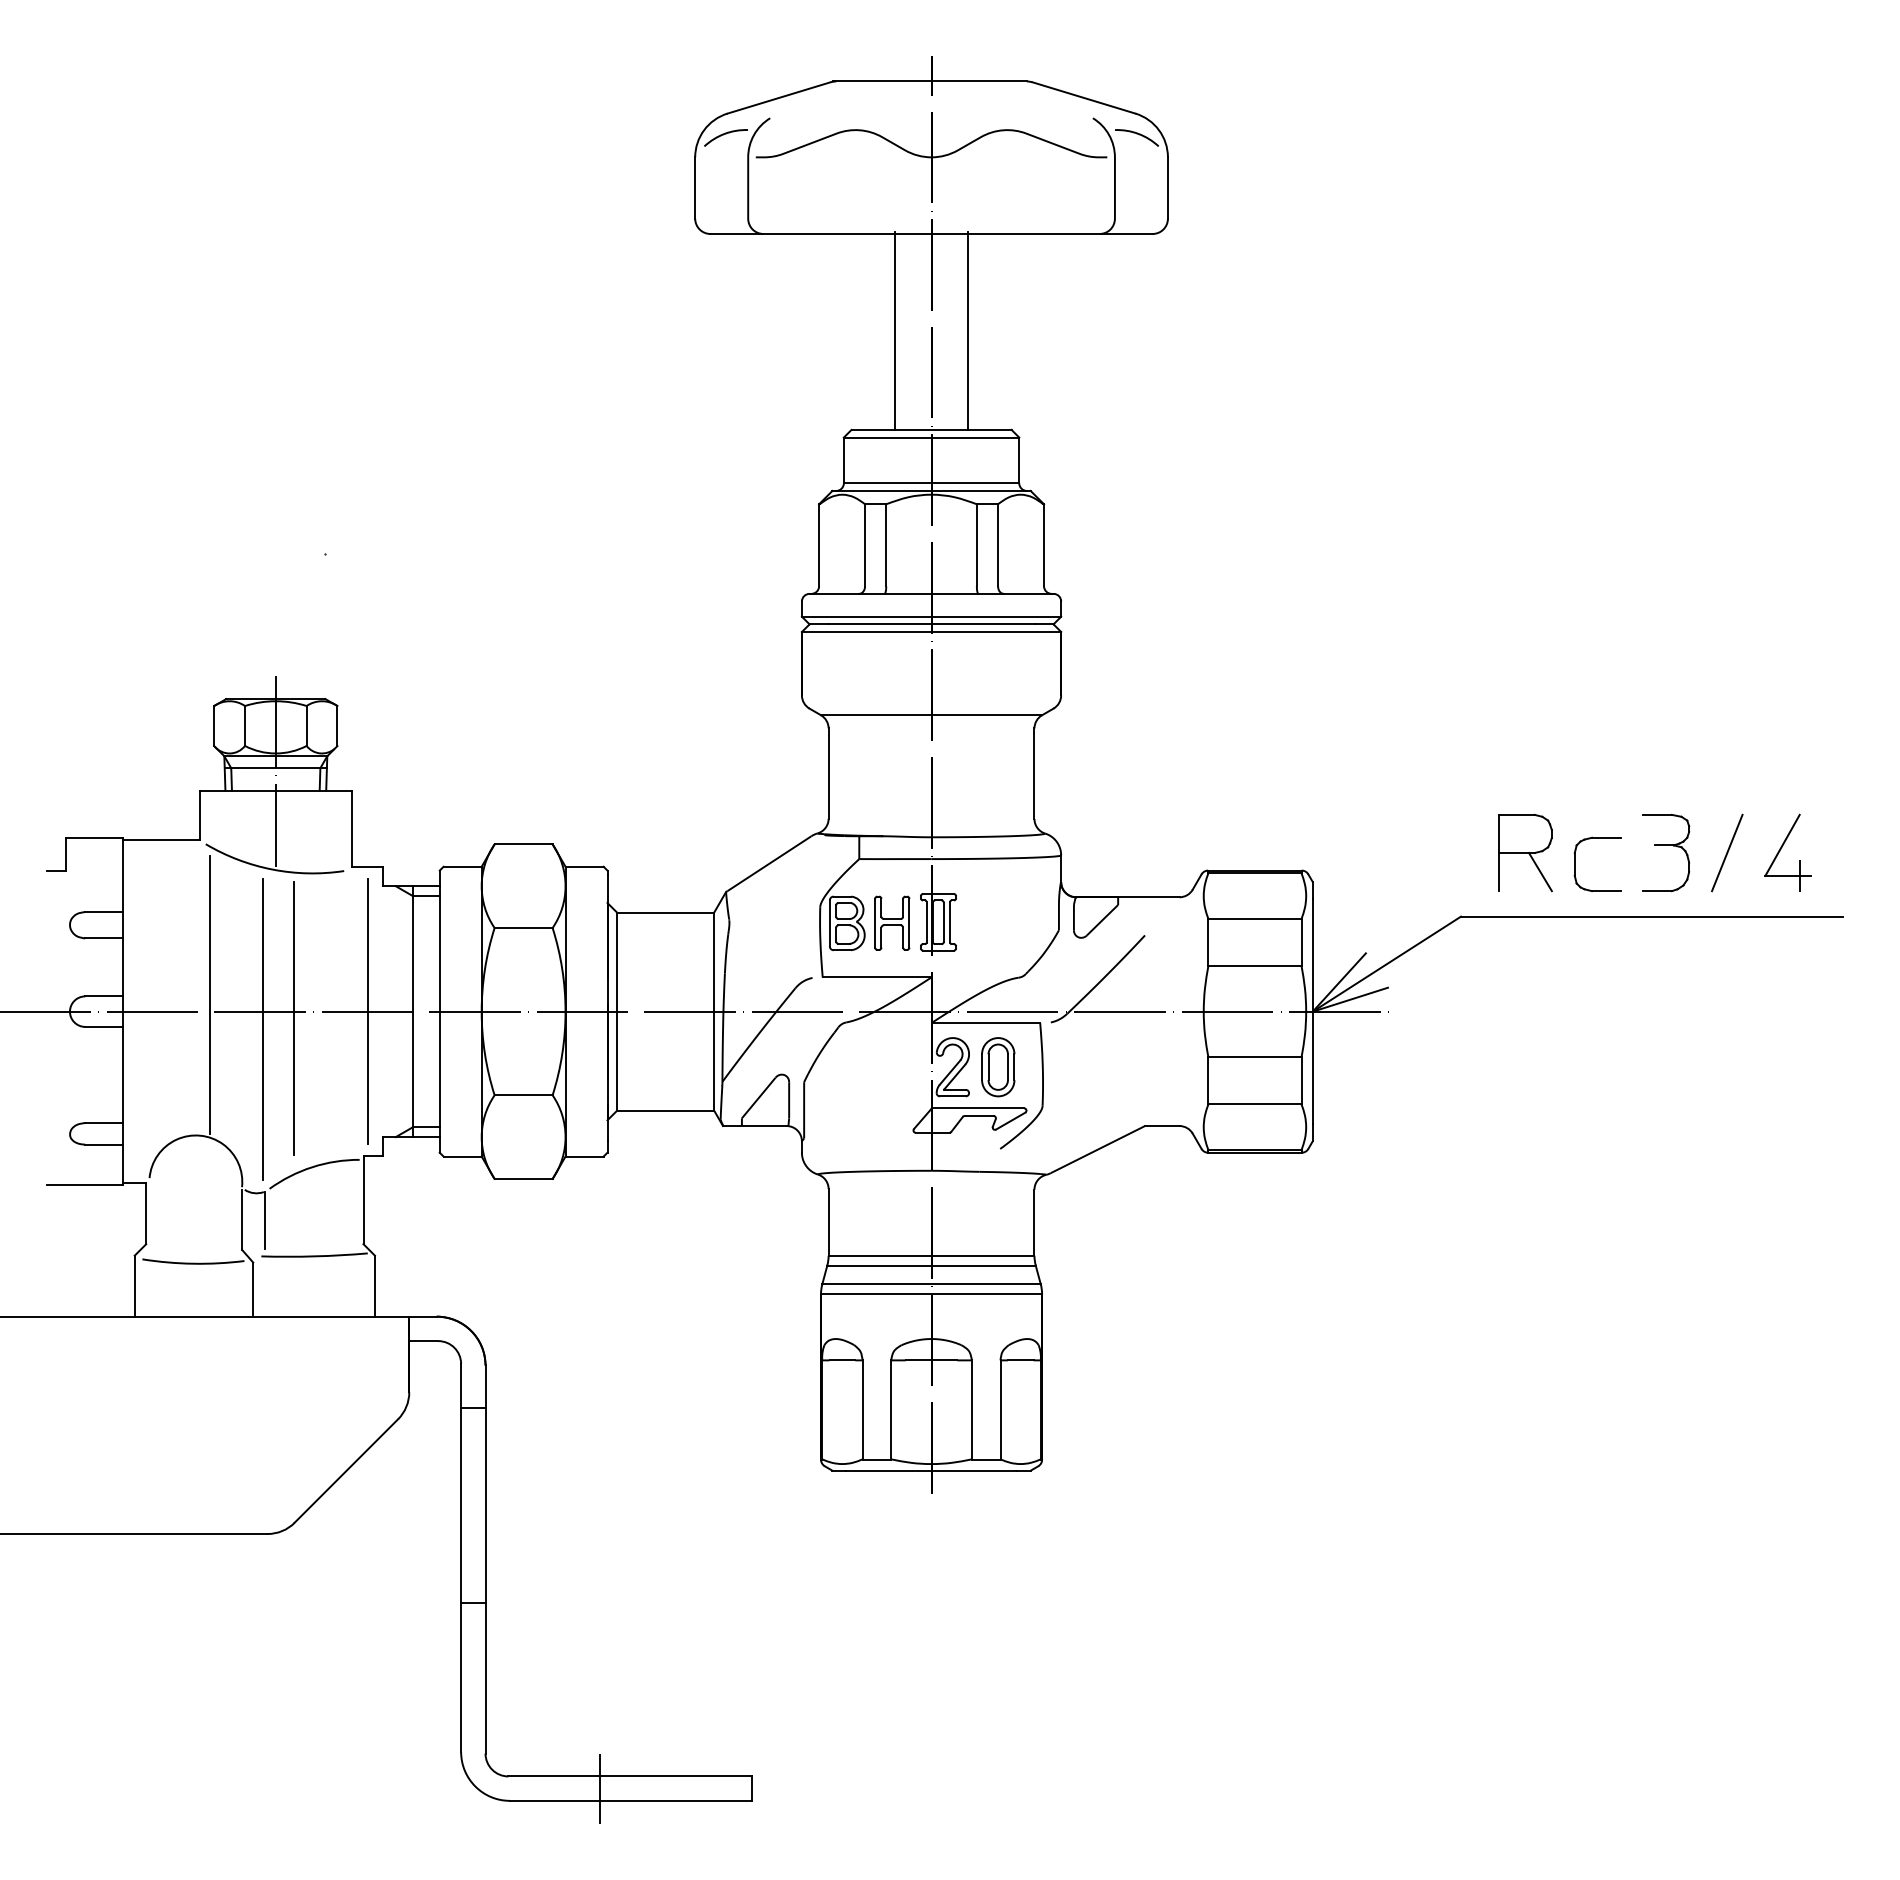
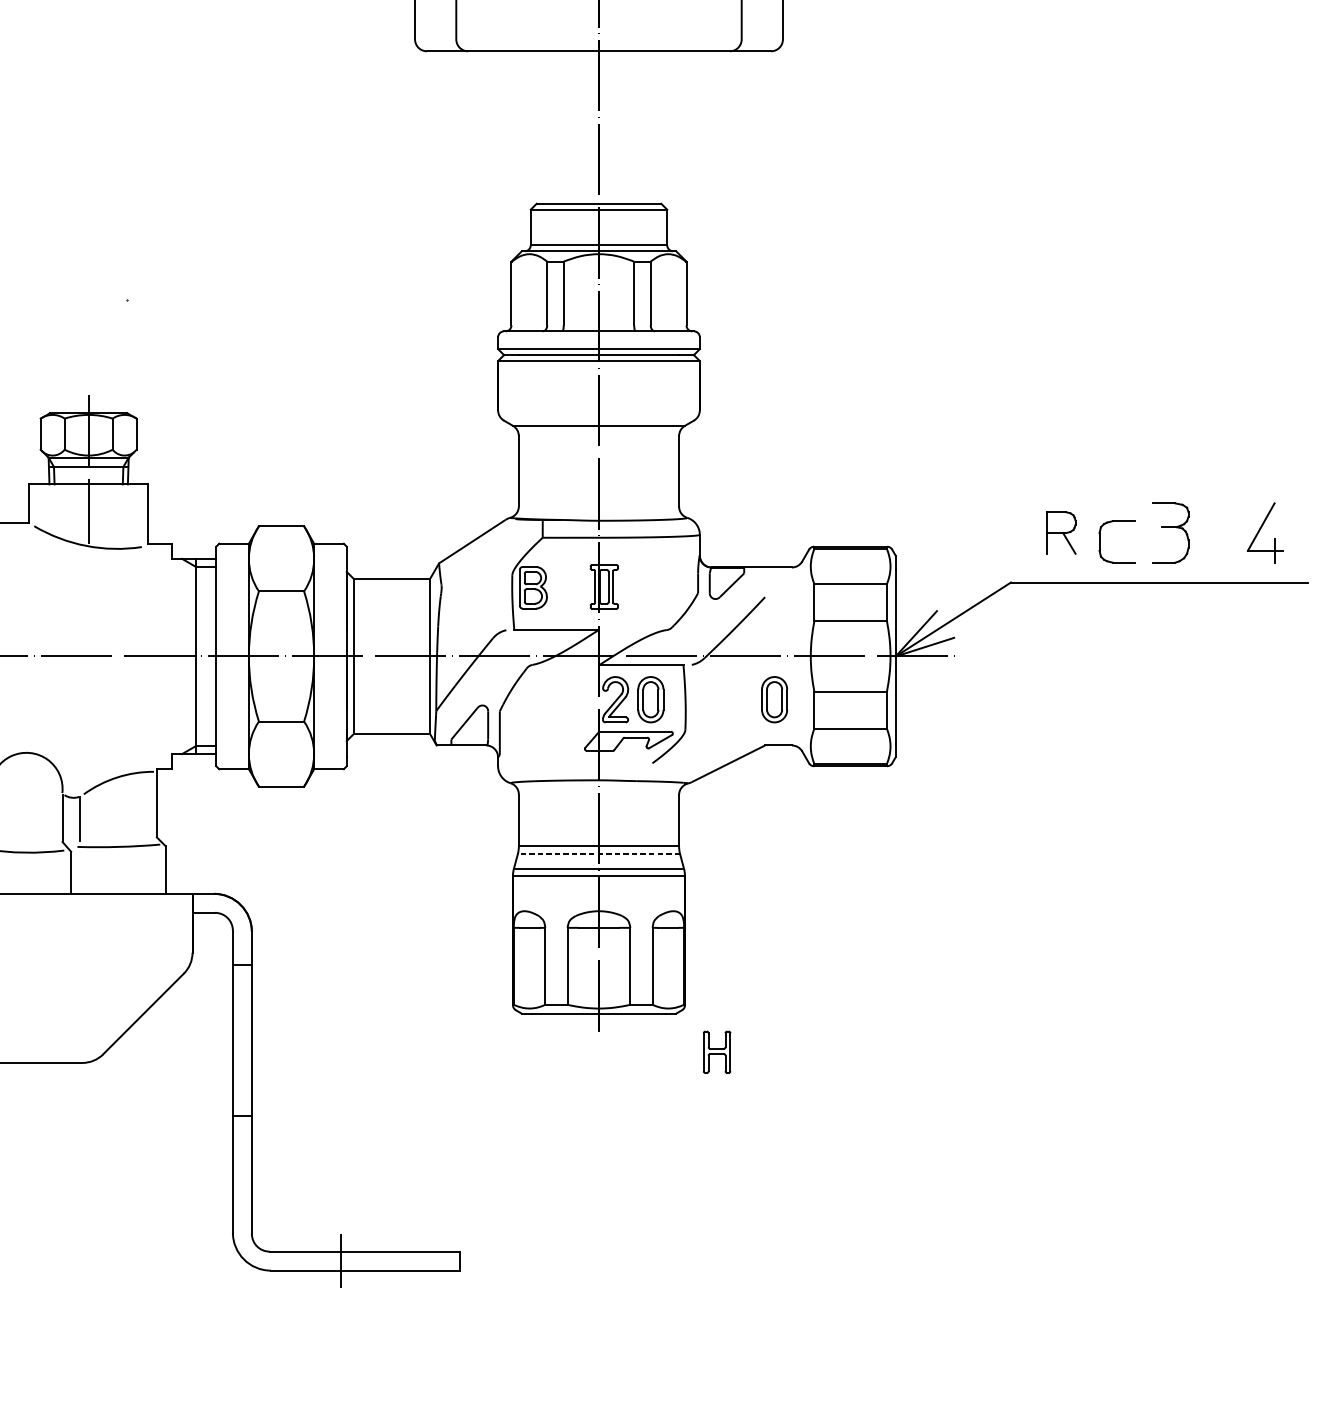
line: (895, 330) -> (570, 126), removed
line: (967, 330) -> (626, 126), removed
part: (1525, 852) -> (1061, 532), size x0.7
line: (1727, 852) -> (1218, 532), removed
part: (892, 922) -> (717, 1051), moved
line: (210, 995) -> (37, 643), removed
line: (367, 1011) -> (160, 656), removed
line: (293, 1017) -> (102, 661), removed
line: (262, 1028) -> (78, 669), removed
part: (1157, 1067) -> (774, 699), added
line: (931, 1265) -> (598, 854), solid -> dashed

